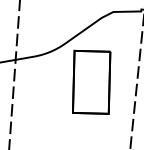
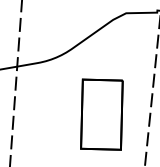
part: (91, 82) -> (101, 114), moved

